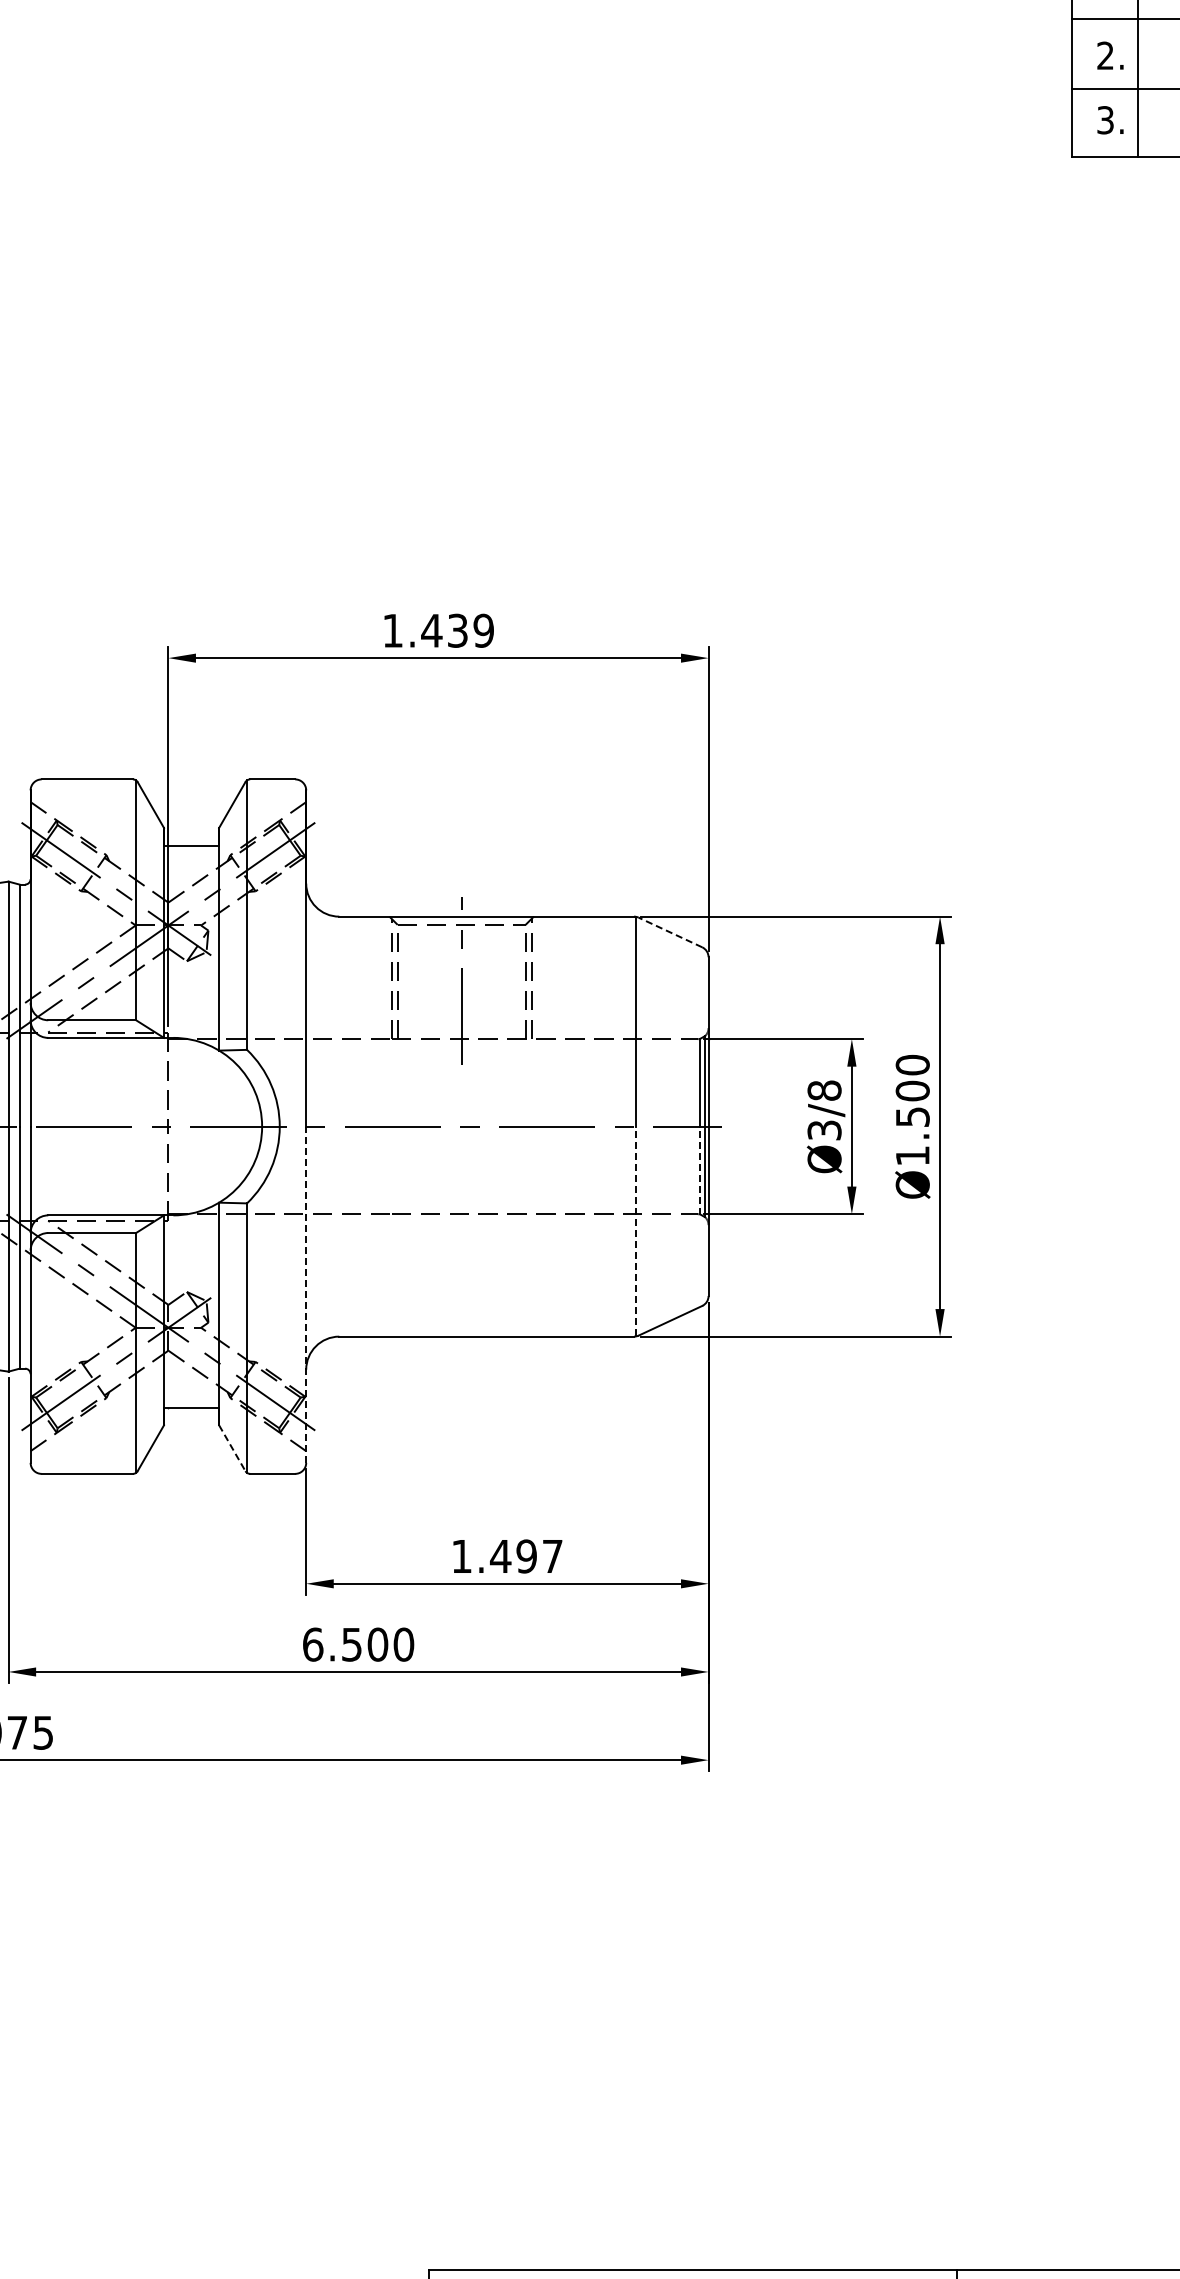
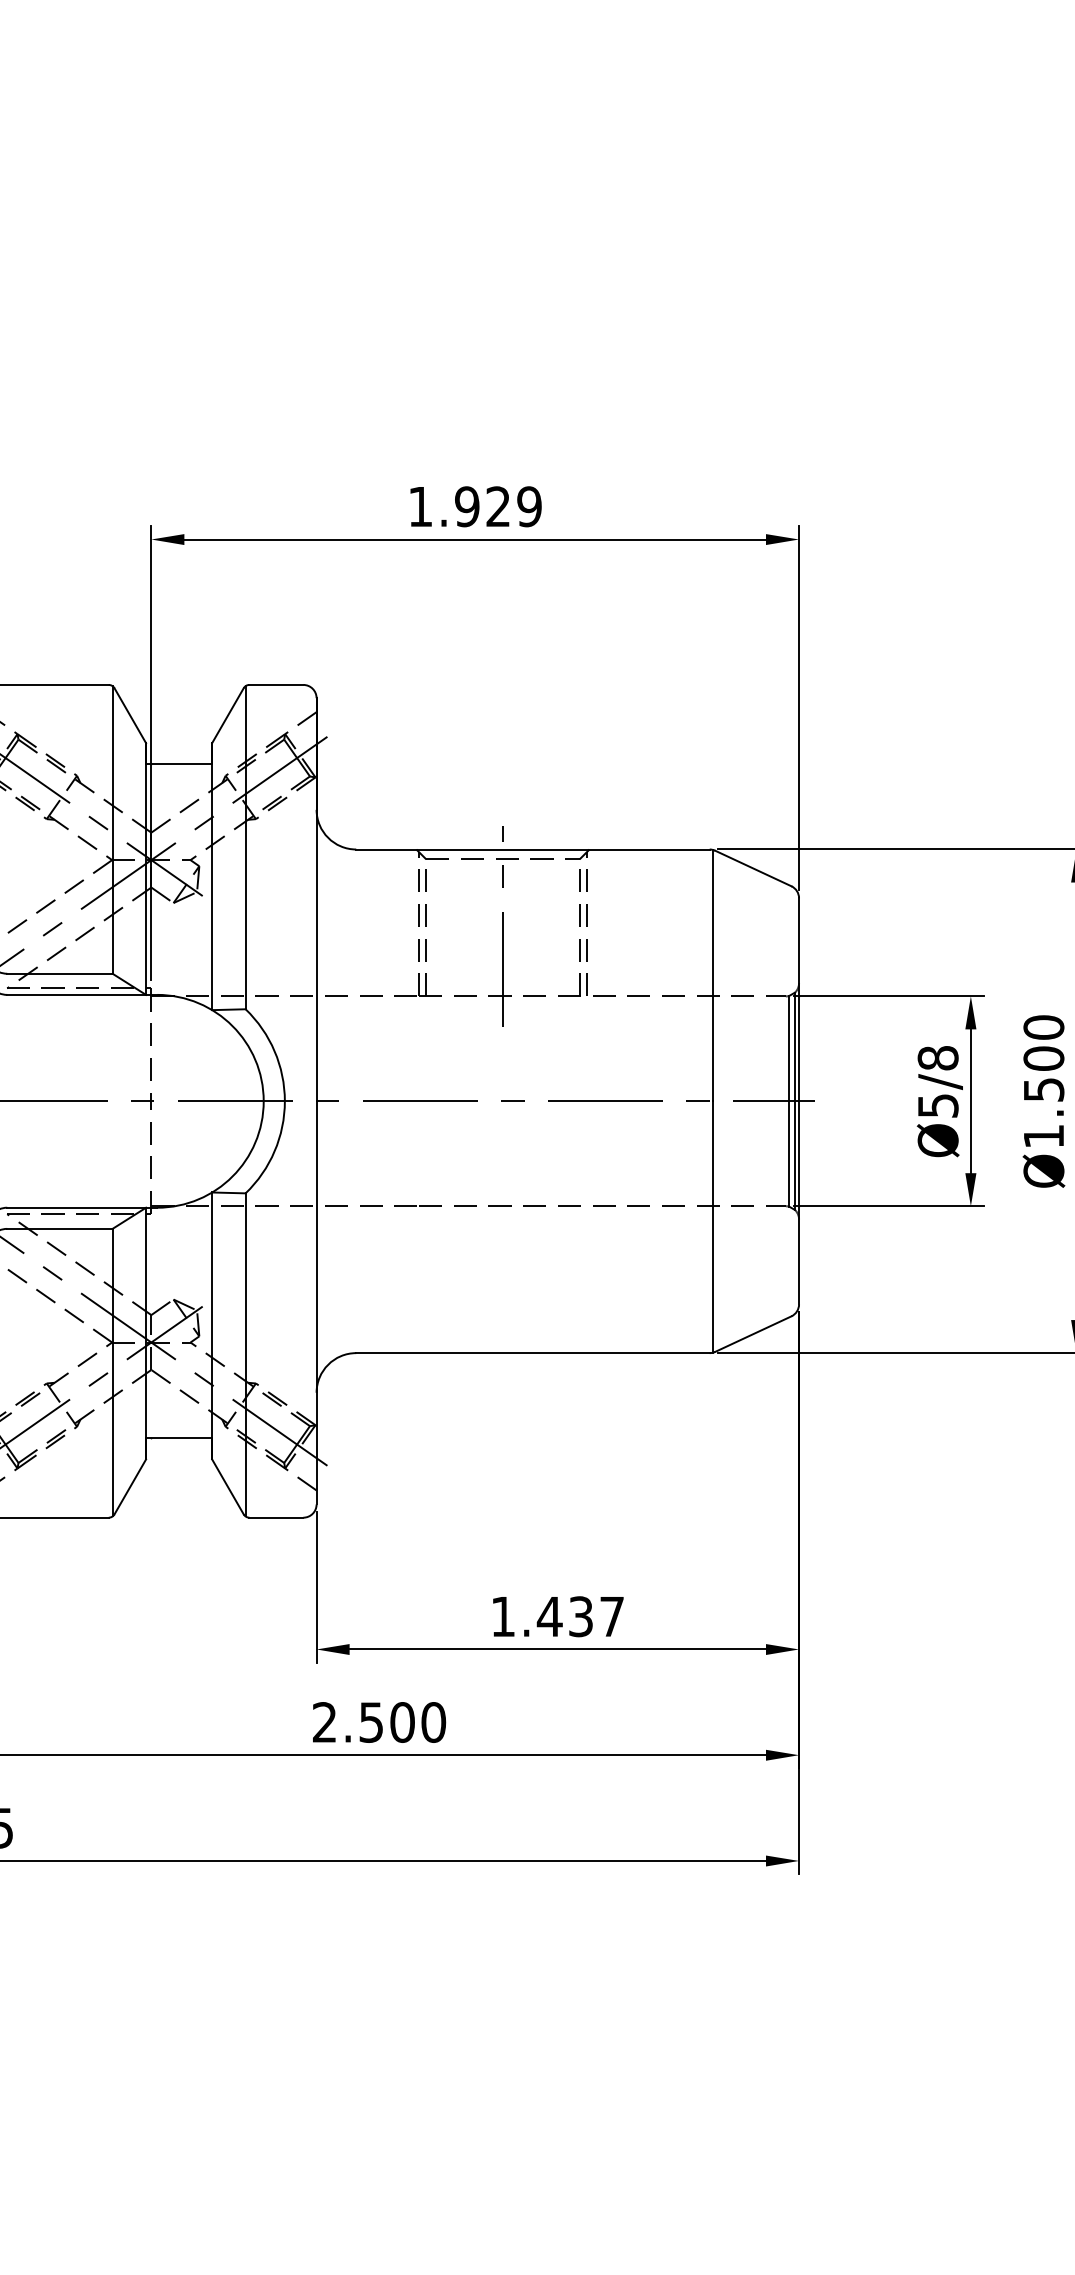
text: (444, 630) -> (482, 506), 1.439 -> 1.929
line: (670, 932) -> (753, 868), dashed -> solid
text: (824, 1129) -> (938, 1104), Ø3/8 -> Ø5/8
line: (700, 1170) -> (789, 1153), dashed -> solid
line: (636, 1231) -> (712, 1227), dashed -> solid
line: (306, 1294) -> (316, 1302), dashed -> solid
line: (232, 1448) -> (228, 1487), dashed -> solid
text: (526, 1556) -> (580, 1616), 1.497 -> 1.437
text: (313, 1644) -> (325, 1722), 6.500 -> 2.500

